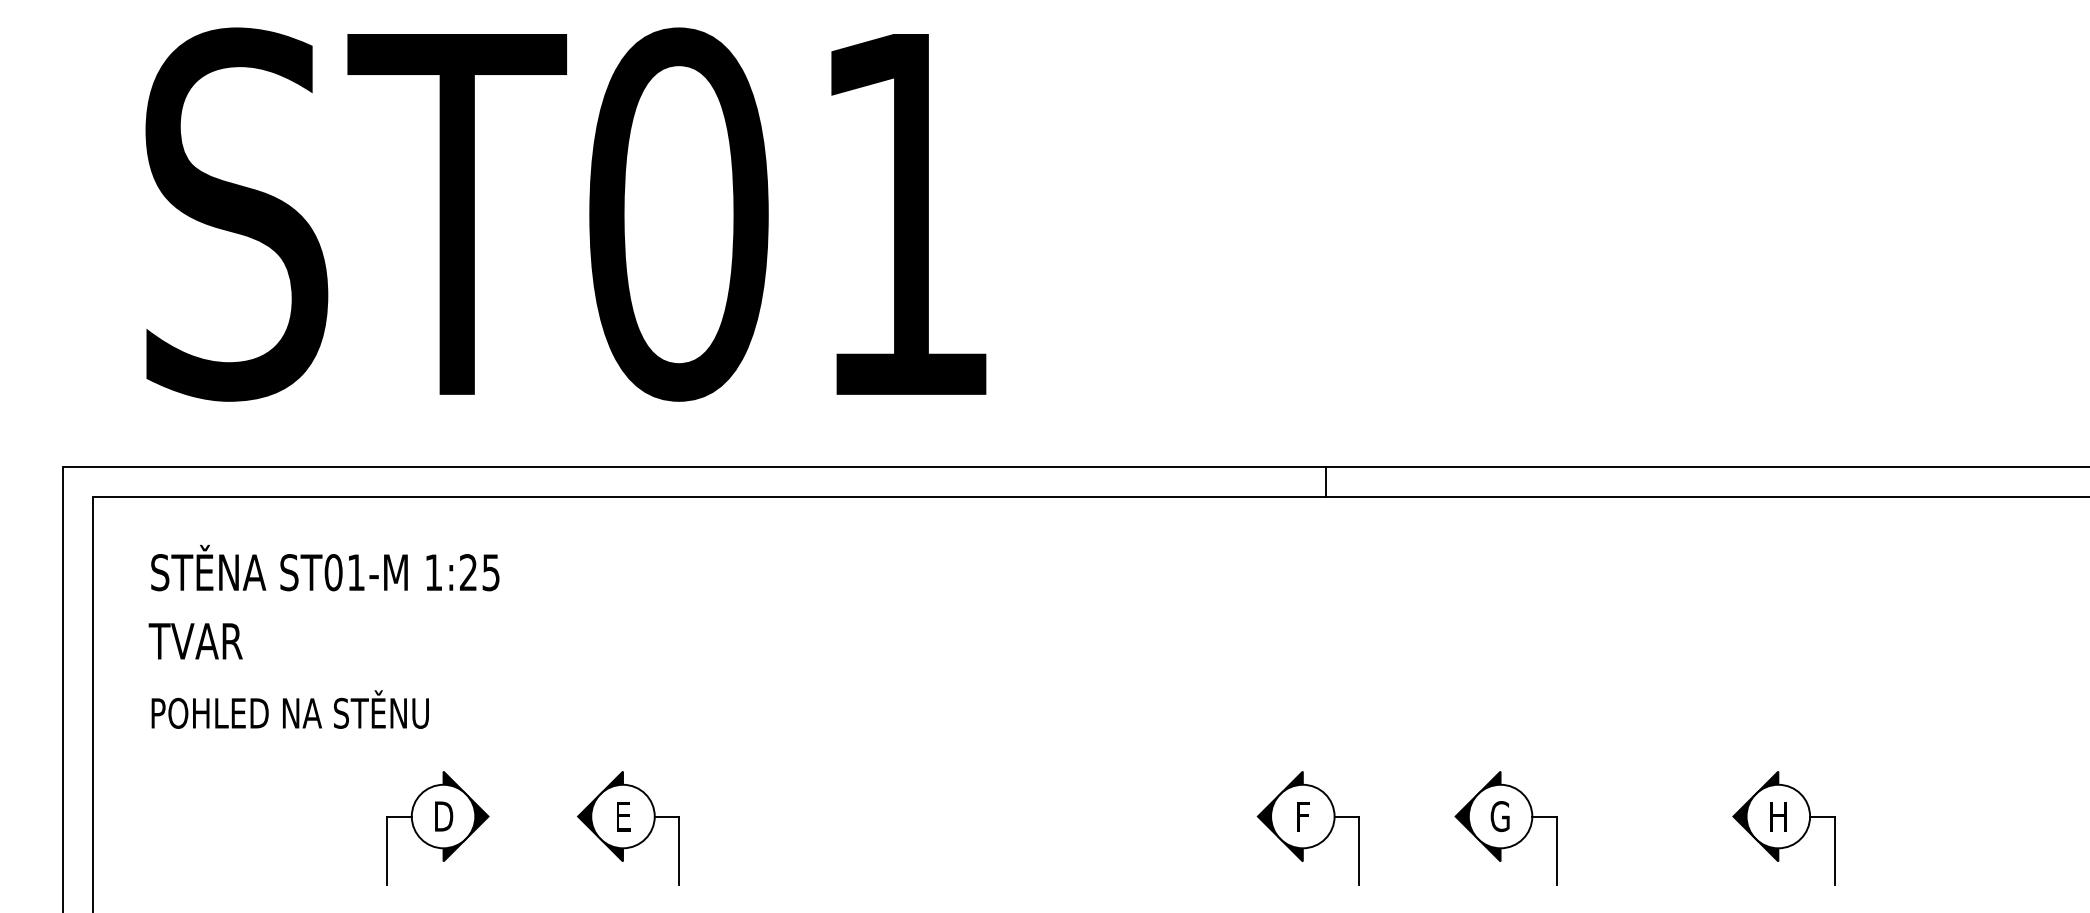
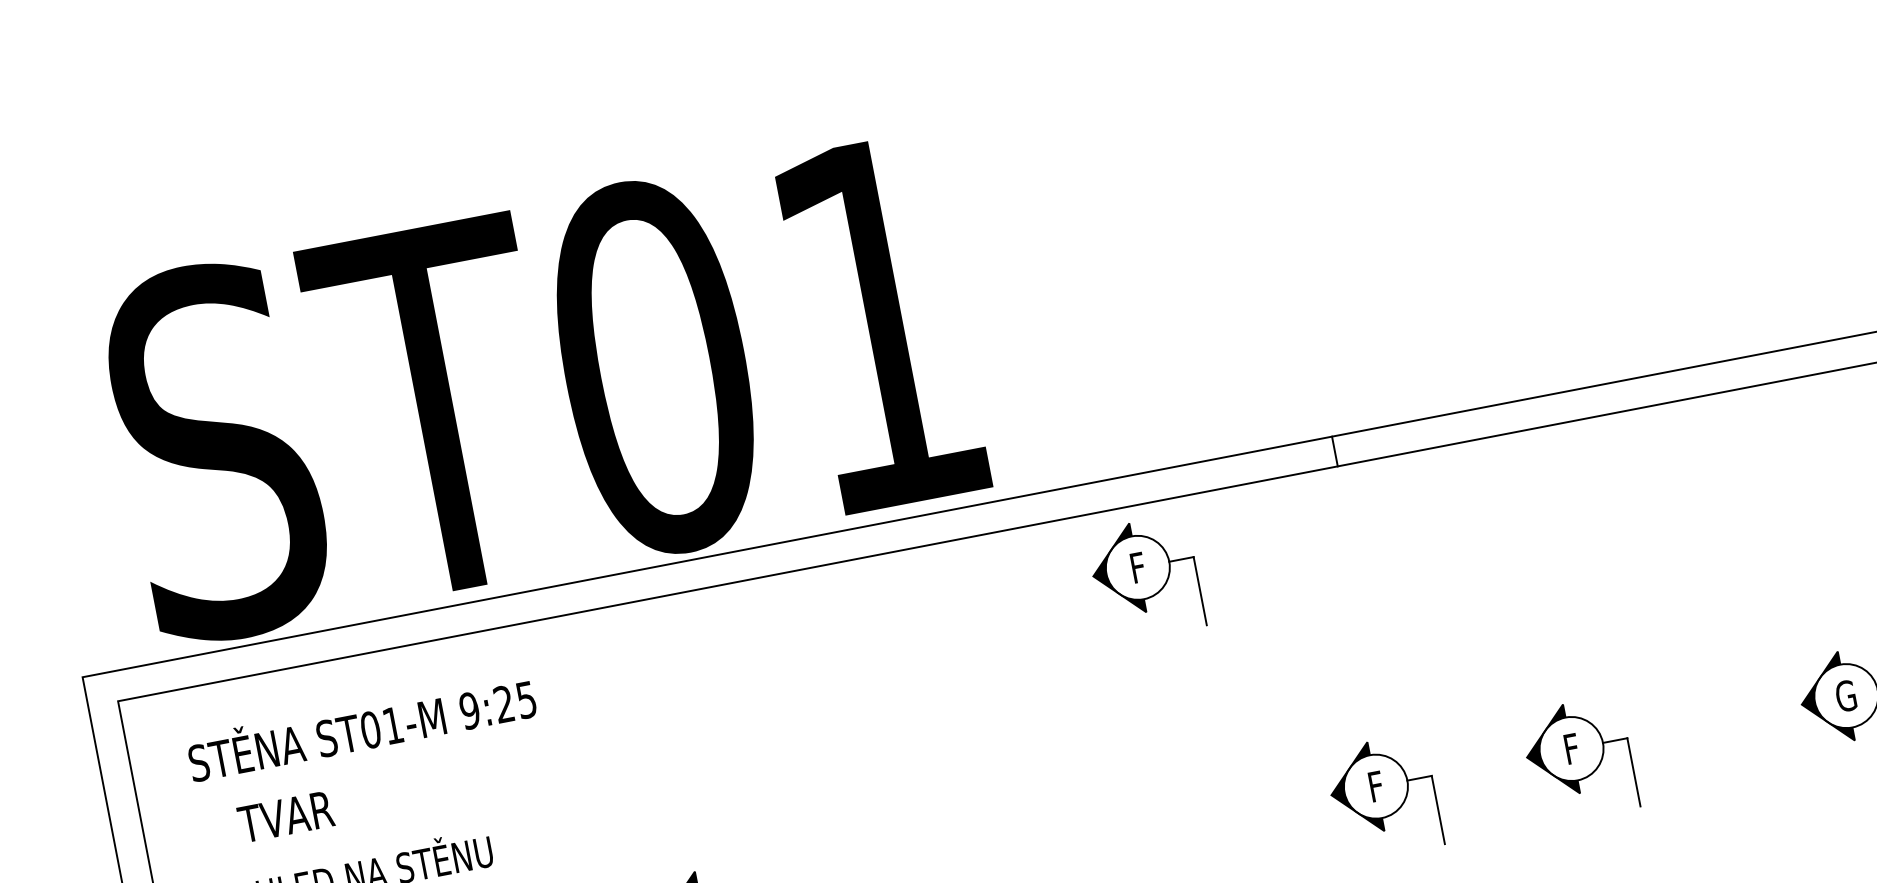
text: (565, 214) -> (542, 388), moved
part: (1116, 570) -> (1144, 578), added
text: (433, 572) -> (469, 710), 1:25 -> 9:25
text: (195, 641) -> (285, 817), moved
text: (1499, 816) -> (1570, 749), G -> F
text: (1777, 816) -> (1845, 696), H -> G

